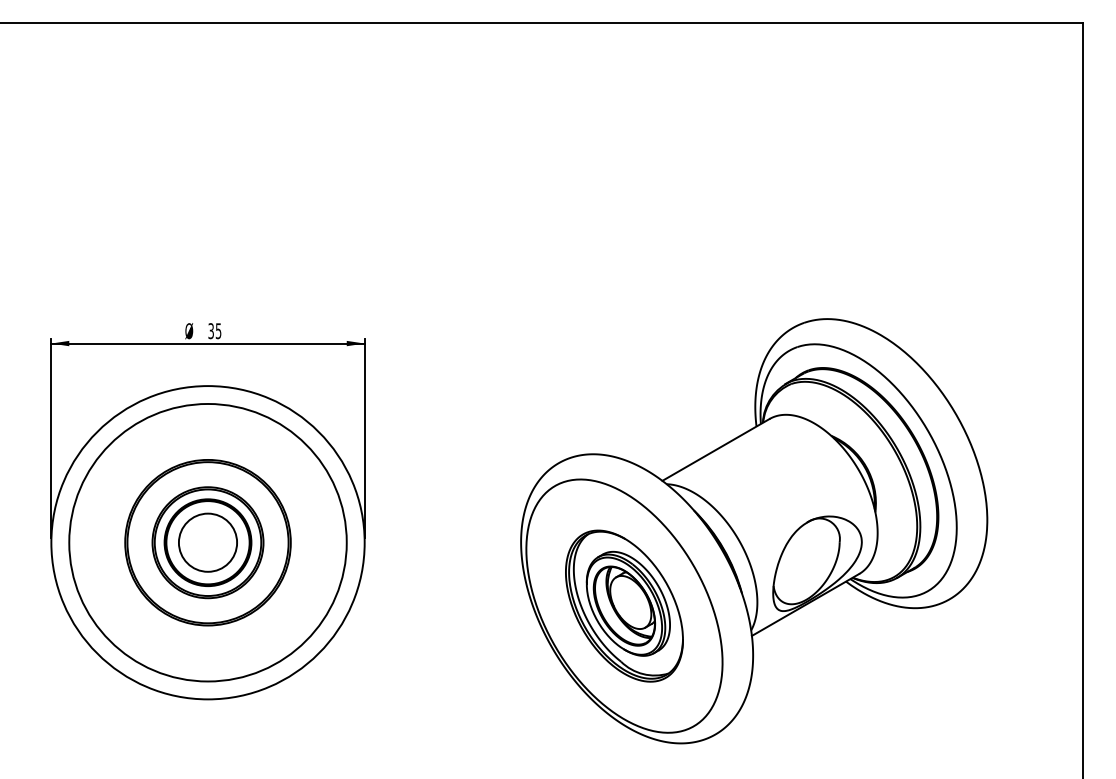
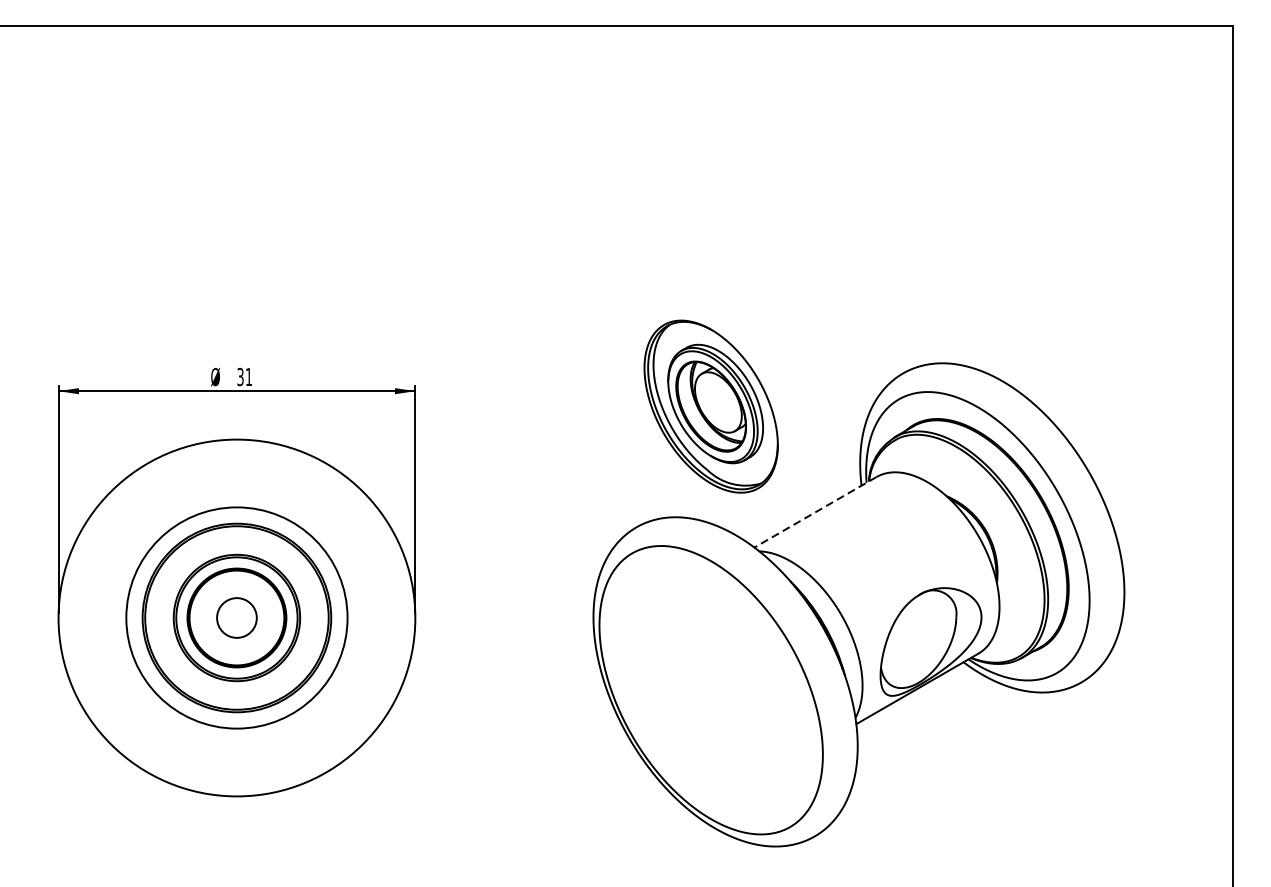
text: (218, 331) -> (248, 377), 35 -> 31
line: (716, 449) -> (815, 511), solid -> dashed
circle: (207, 542) -> (236, 617), size x0.6
circle: (207, 542) -> (236, 617), size x0.7
part: (624, 605) -> (711, 405), moved

